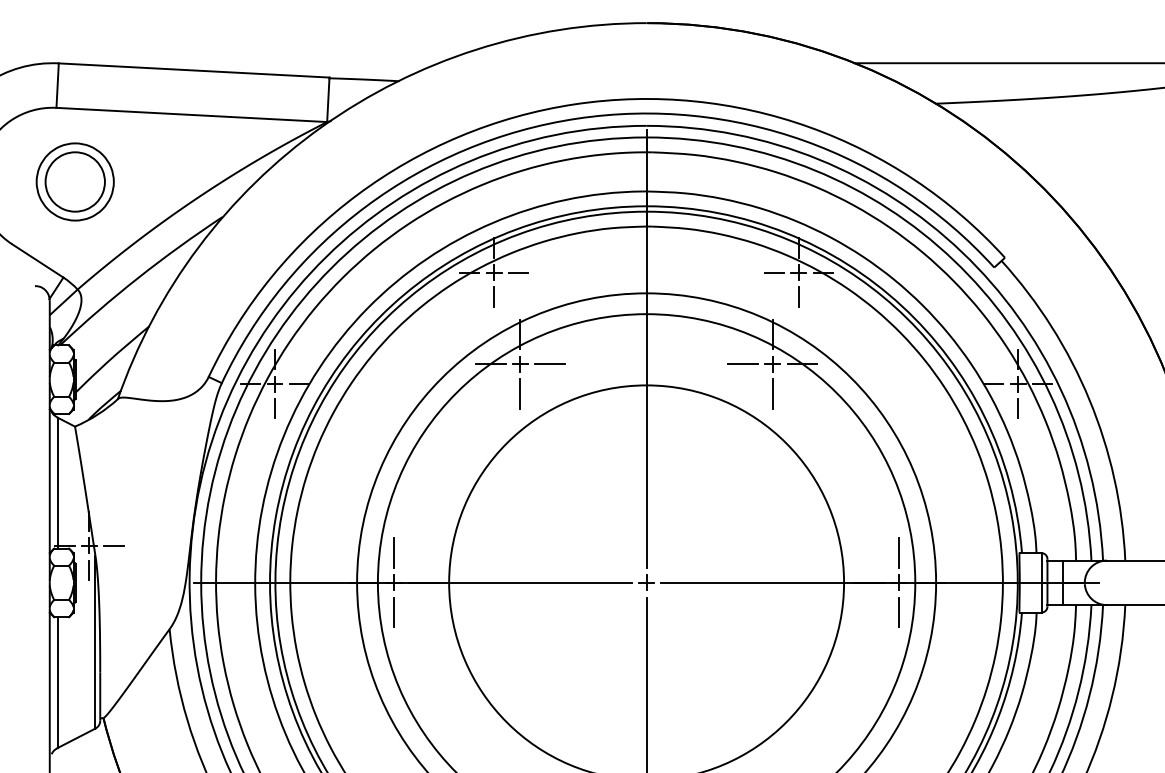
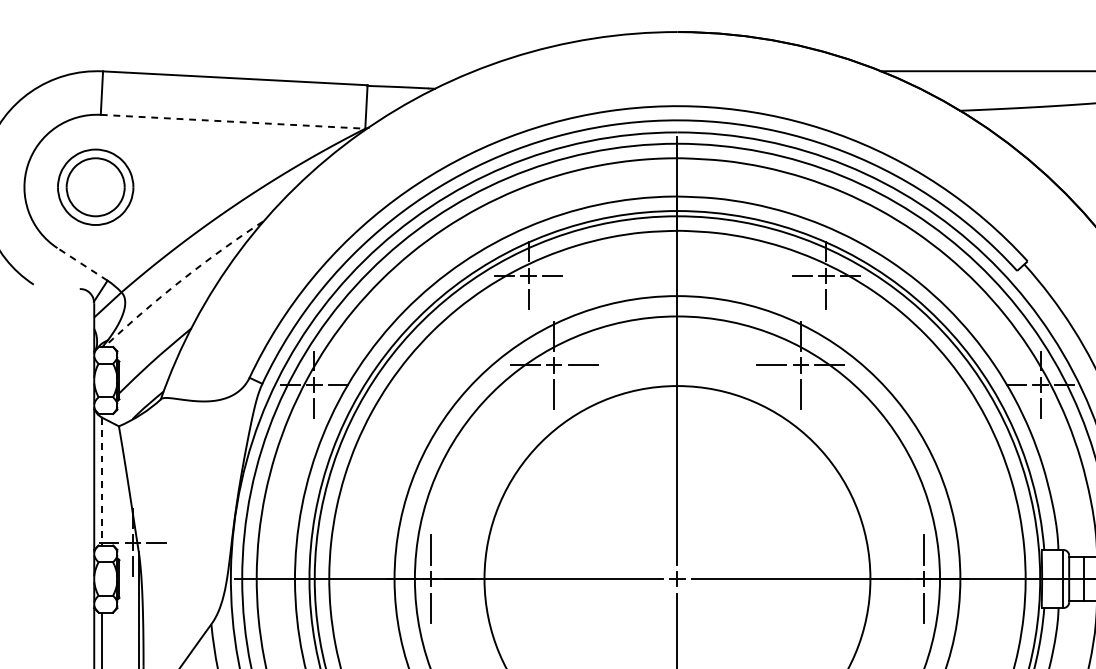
line: (191, 114) -> (232, 121), solid -> dashed
part: (74, 181) -> (94, 186), moved
line: (37, 260) -> (82, 264), solid -> dashed
arc: (138, 277) -> (180, 280), solid -> dashed
line: (57, 483) -> (101, 481), solid -> dashed

